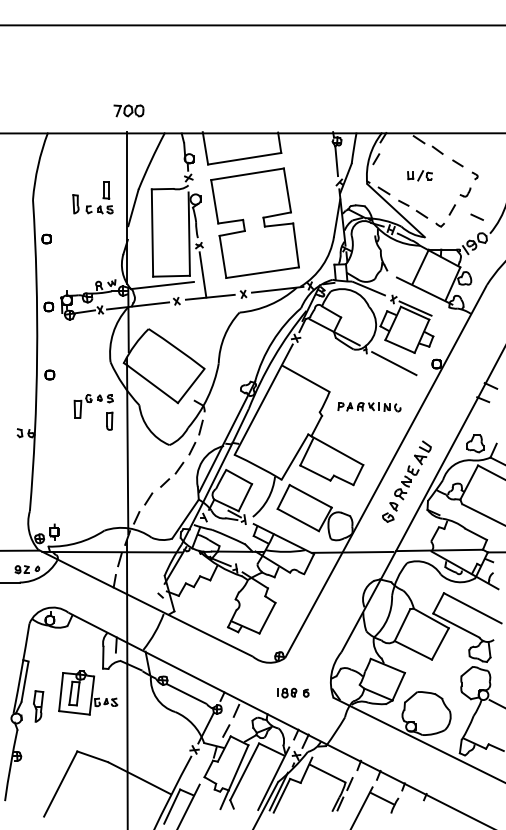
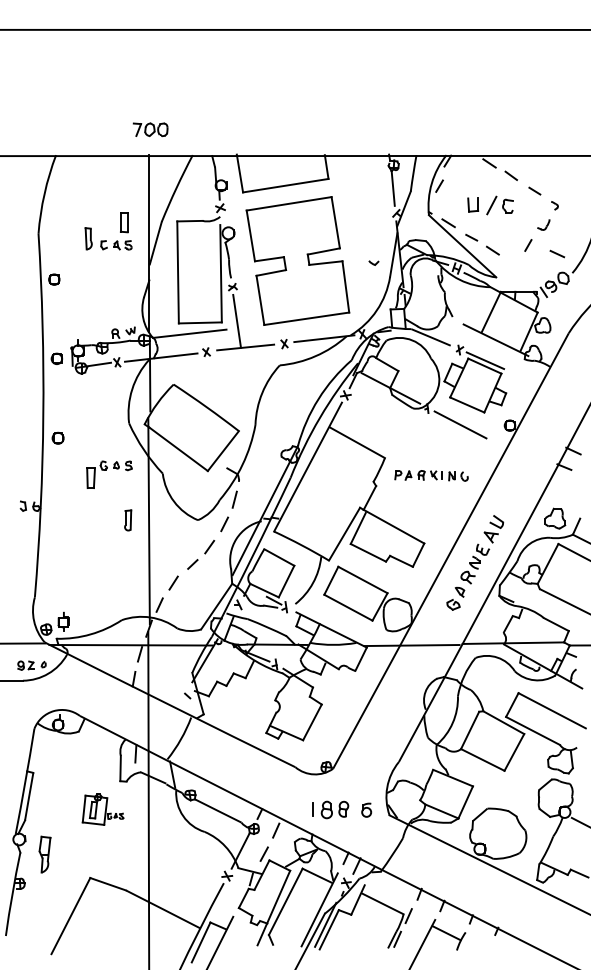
part: (419, 175) -> (489, 205), size x1.6
part: (439, 224) -> (373, 262), moved
part: (109, 420) -> (127, 519), moved
part: (88, 692) -> (103, 809), size x0.6
part: (293, 692) -> (342, 809), size x1.6
part: (38, 706) -> (44, 854), moved

